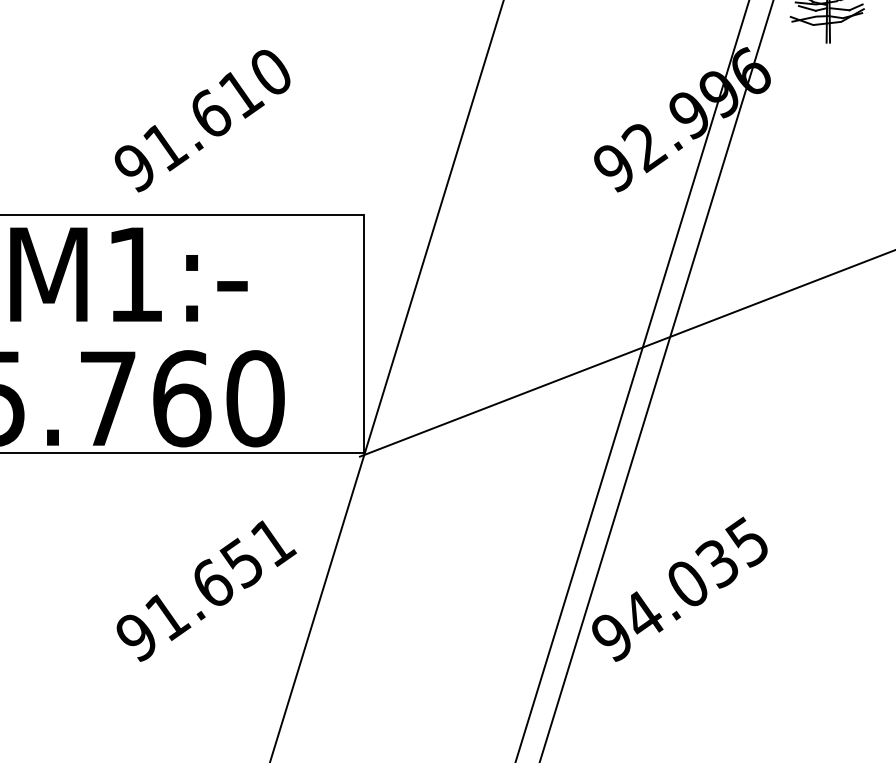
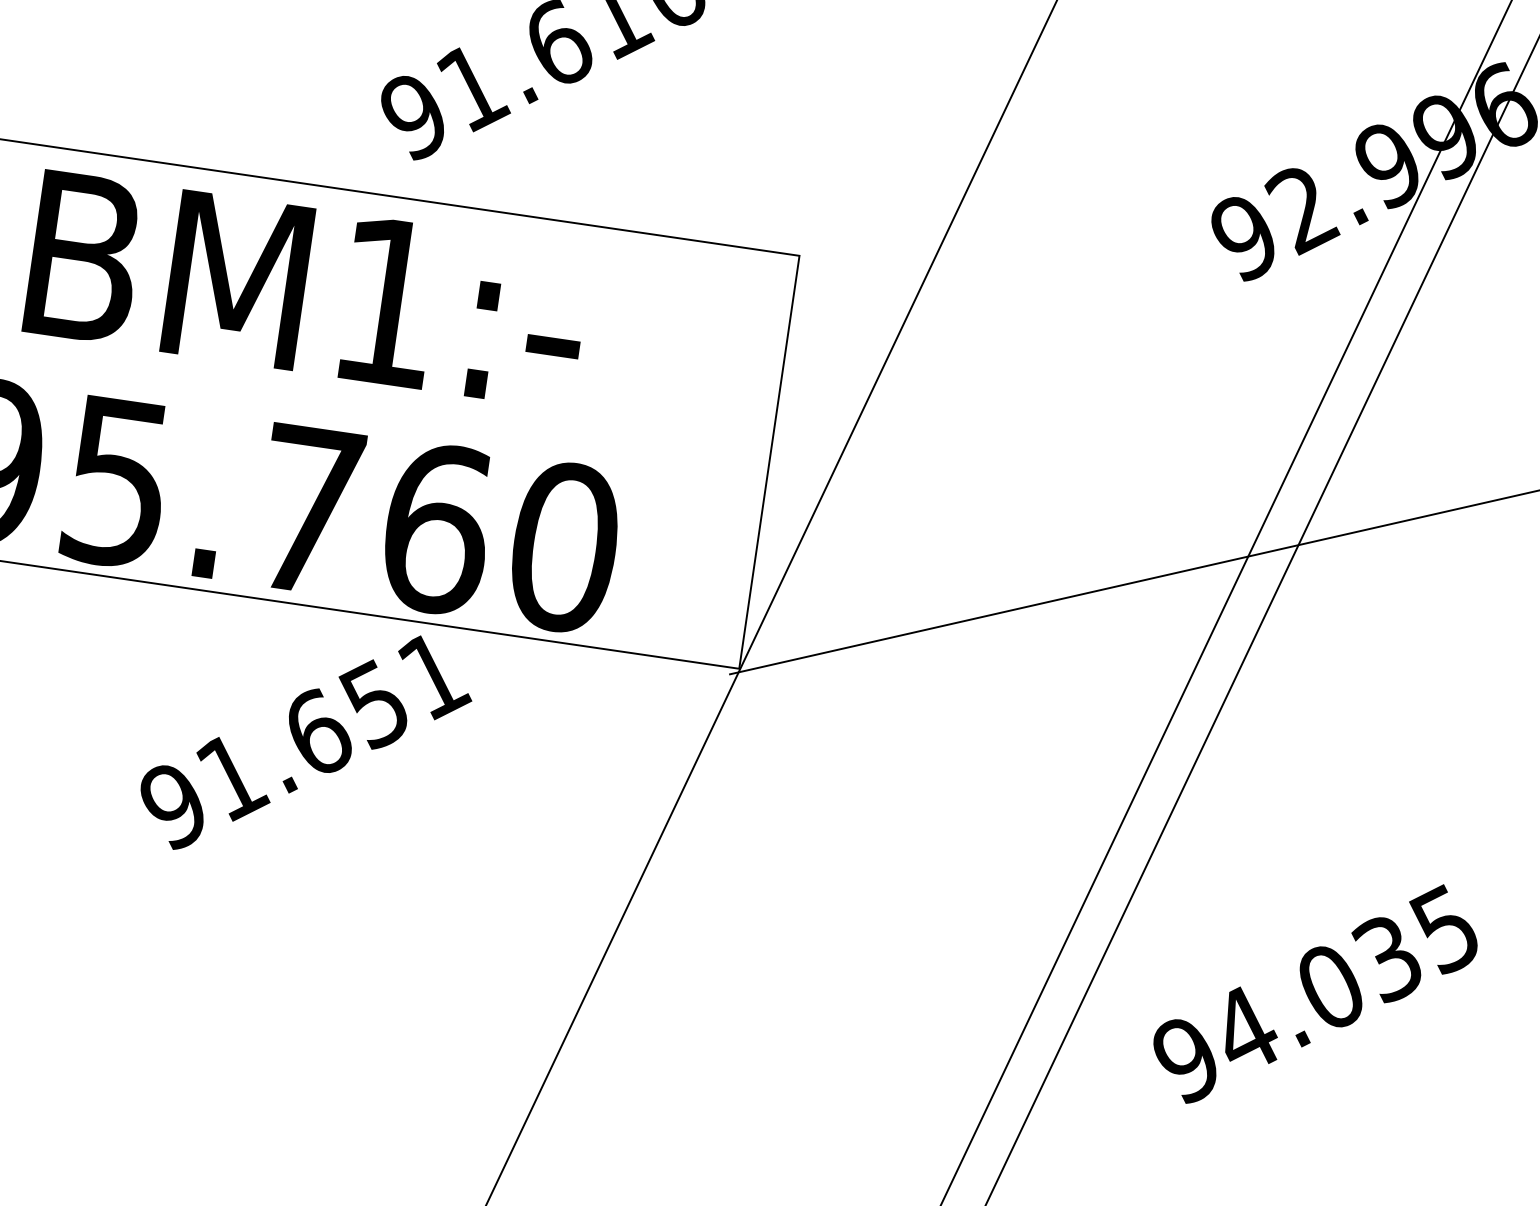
text: (679, 588) -> (1315, 992), moved
text: (206, 590) -> (305, 742), moved

